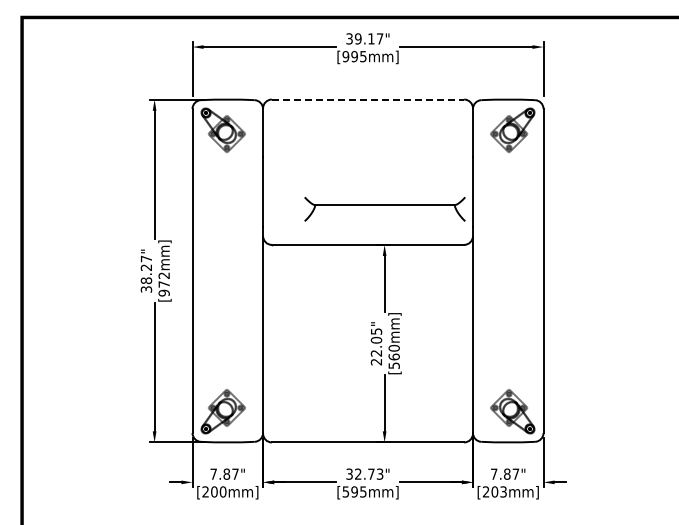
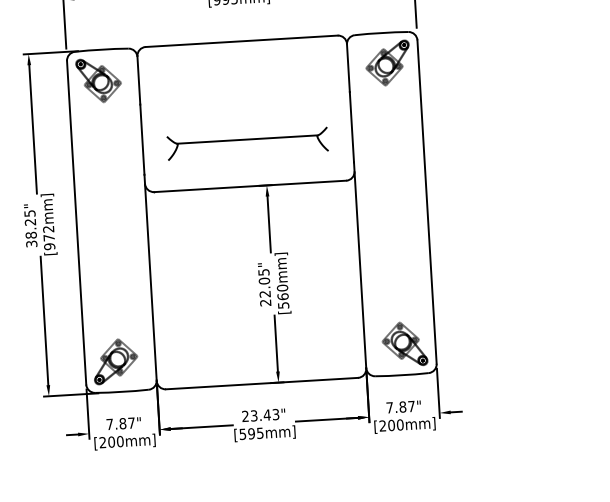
line: (368, 99) -> (242, 41), dashed -> solid
part: (384, 209) -> (247, 144), moved
text: (146, 258) -> (29, 213), 38.27" -> 38.25"
text: (360, 473) -> (256, 415), 32.73" -> 23.43"
text: (503, 491) -> (400, 424), [203mm] -> [200mm]

